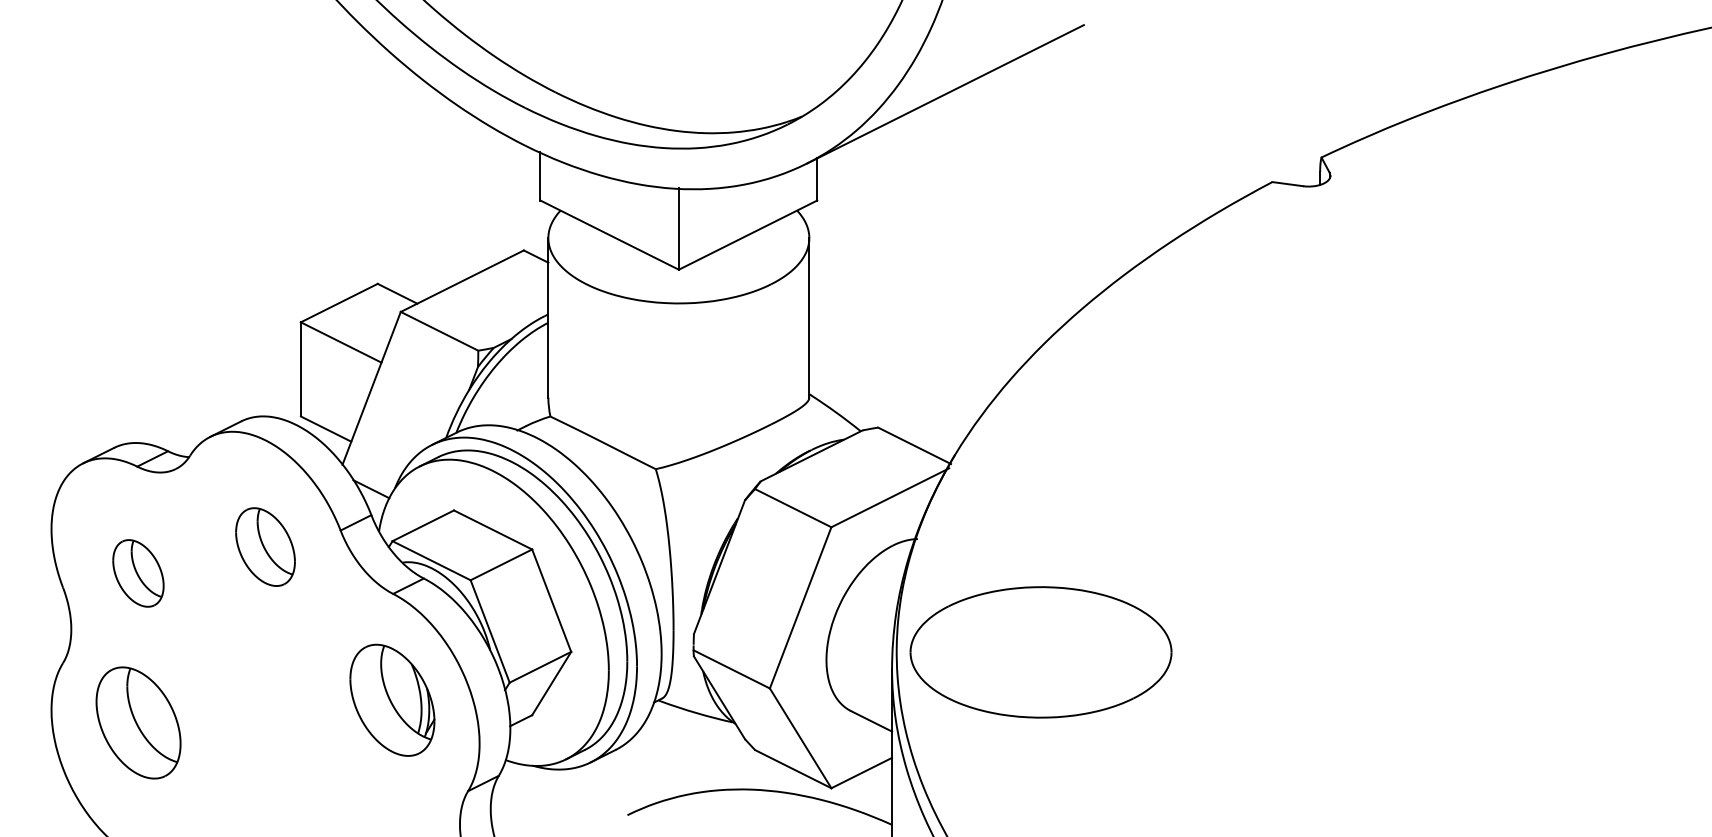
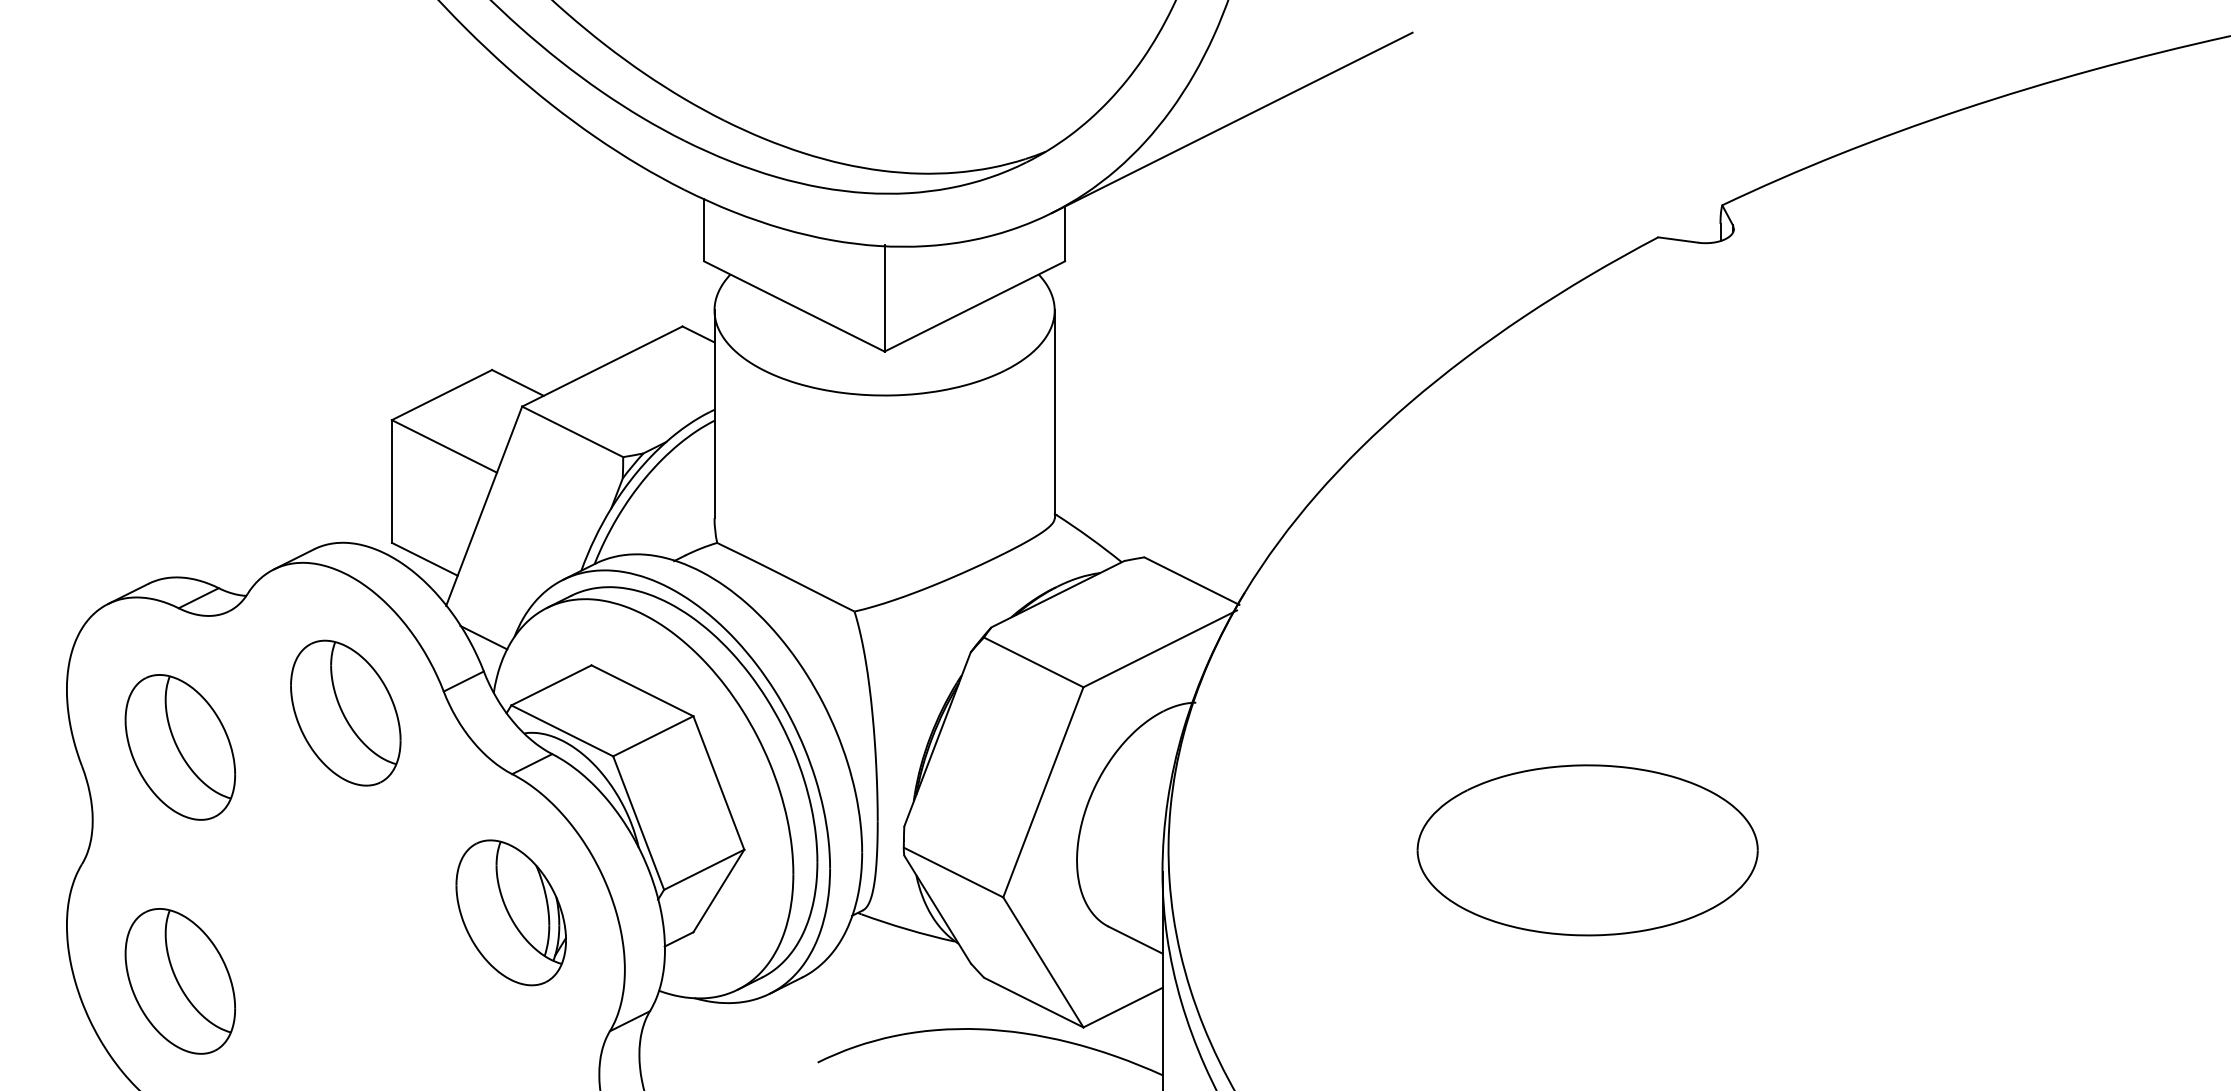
part: (265, 546) -> (345, 712), size x1.43
part: (137, 573) -> (179, 747), size x1.67
part: (1040, 652) -> (1587, 850), moved
part: (137, 723) -> (179, 981), moved

